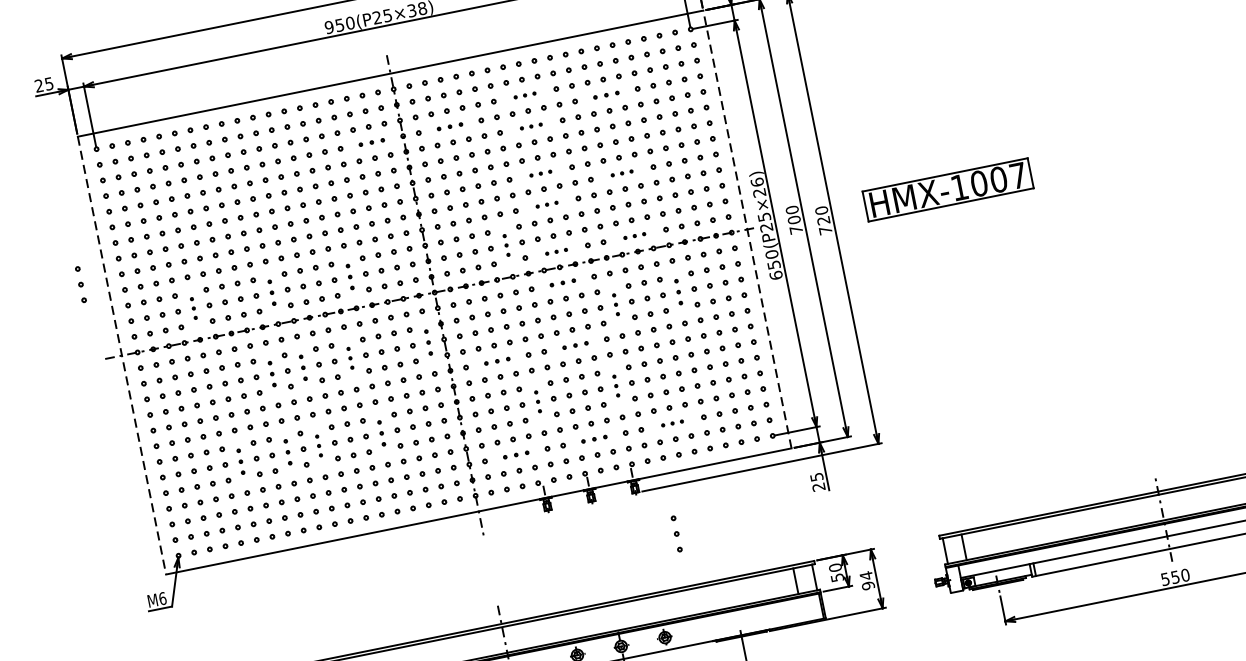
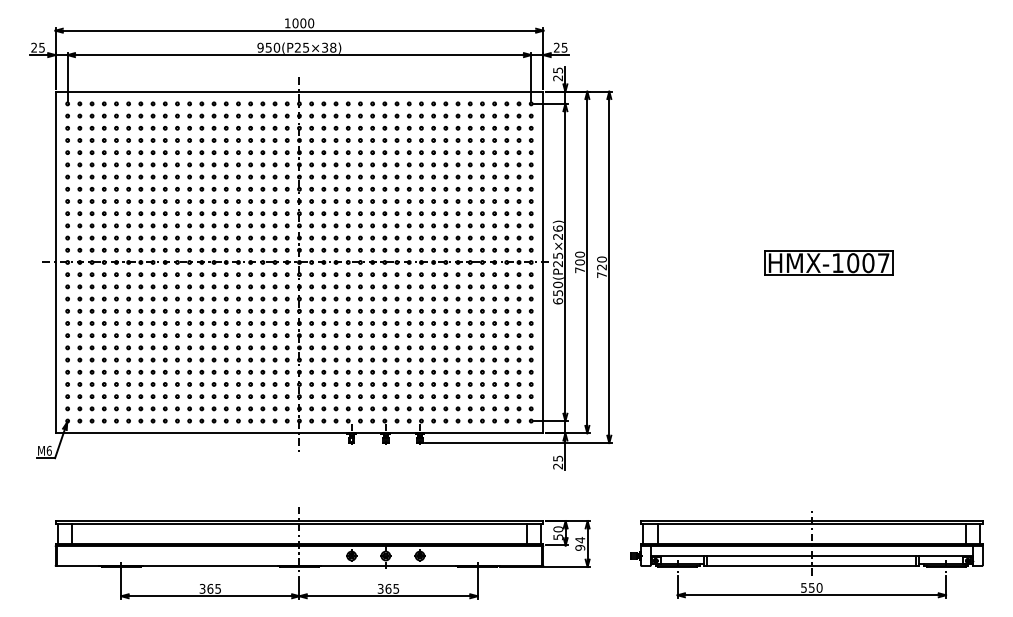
part: (524, 95) -> (396, 128), size x1.67
part: (605, 95) -> (457, 140), size x1.43
part: (449, 126) -> (335, 140), size x1.43
part: (530, 126) -> (396, 152), size x1.67
part: (371, 142) -> (274, 140), size x1.43
part: (540, 173) -> (396, 189), size x1.67
part: (621, 173) -> (457, 201), size x1.67
part: (947, 189) -> (828, 262), moved
part: (546, 204) -> (396, 213), size x1.67
line: (747, 229) -> (543, 262), dashed -> solid
part: (634, 236) -> (457, 250), size x1.67
part: (506, 244) -> (360, 237), size x1.67
part: (555, 252) -> (396, 250), size x1.67
part: (350, 276) -> (238, 237), size x1.43
part: (562, 282) -> (396, 274), size x1.43
part: (80, 283) -> (35, 202), removed
part: (678, 291) -> (482, 298), size x1.43
part: (271, 292) -> (177, 237), size x1.43
part: (615, 304) -> (433, 298), size x1.67
part: (193, 307) -> (116, 237), size x1.67
part: (428, 341) -> (287, 298), size x1.43
part: (574, 345) -> (396, 323), size x1.43
line: (122, 355) -> (55, 262), dashed -> solid
part: (350, 357) -> (226, 298), size x1.67
part: (496, 361) -> (335, 323), size x1.43
part: (303, 367) -> (189, 298), size x1.43
part: (272, 373) -> (165, 298), size x1.43
part: (616, 385) -> (421, 359), size x1.67
part: (537, 401) -> (360, 359), size x1.67
part: (671, 423) -> (457, 396), size x1.67
part: (381, 432) -> (238, 359), size x1.43
part: (593, 439) -> (396, 396), size x1.43
part: (318, 445) -> (189, 359), size x1.67
part: (288, 451) -> (165, 359), size x1.43
part: (515, 455) -> (335, 396), size x1.43
part: (240, 461) -> (128, 359), size x1.43
part: (676, 533) -> (444, 479), removed

